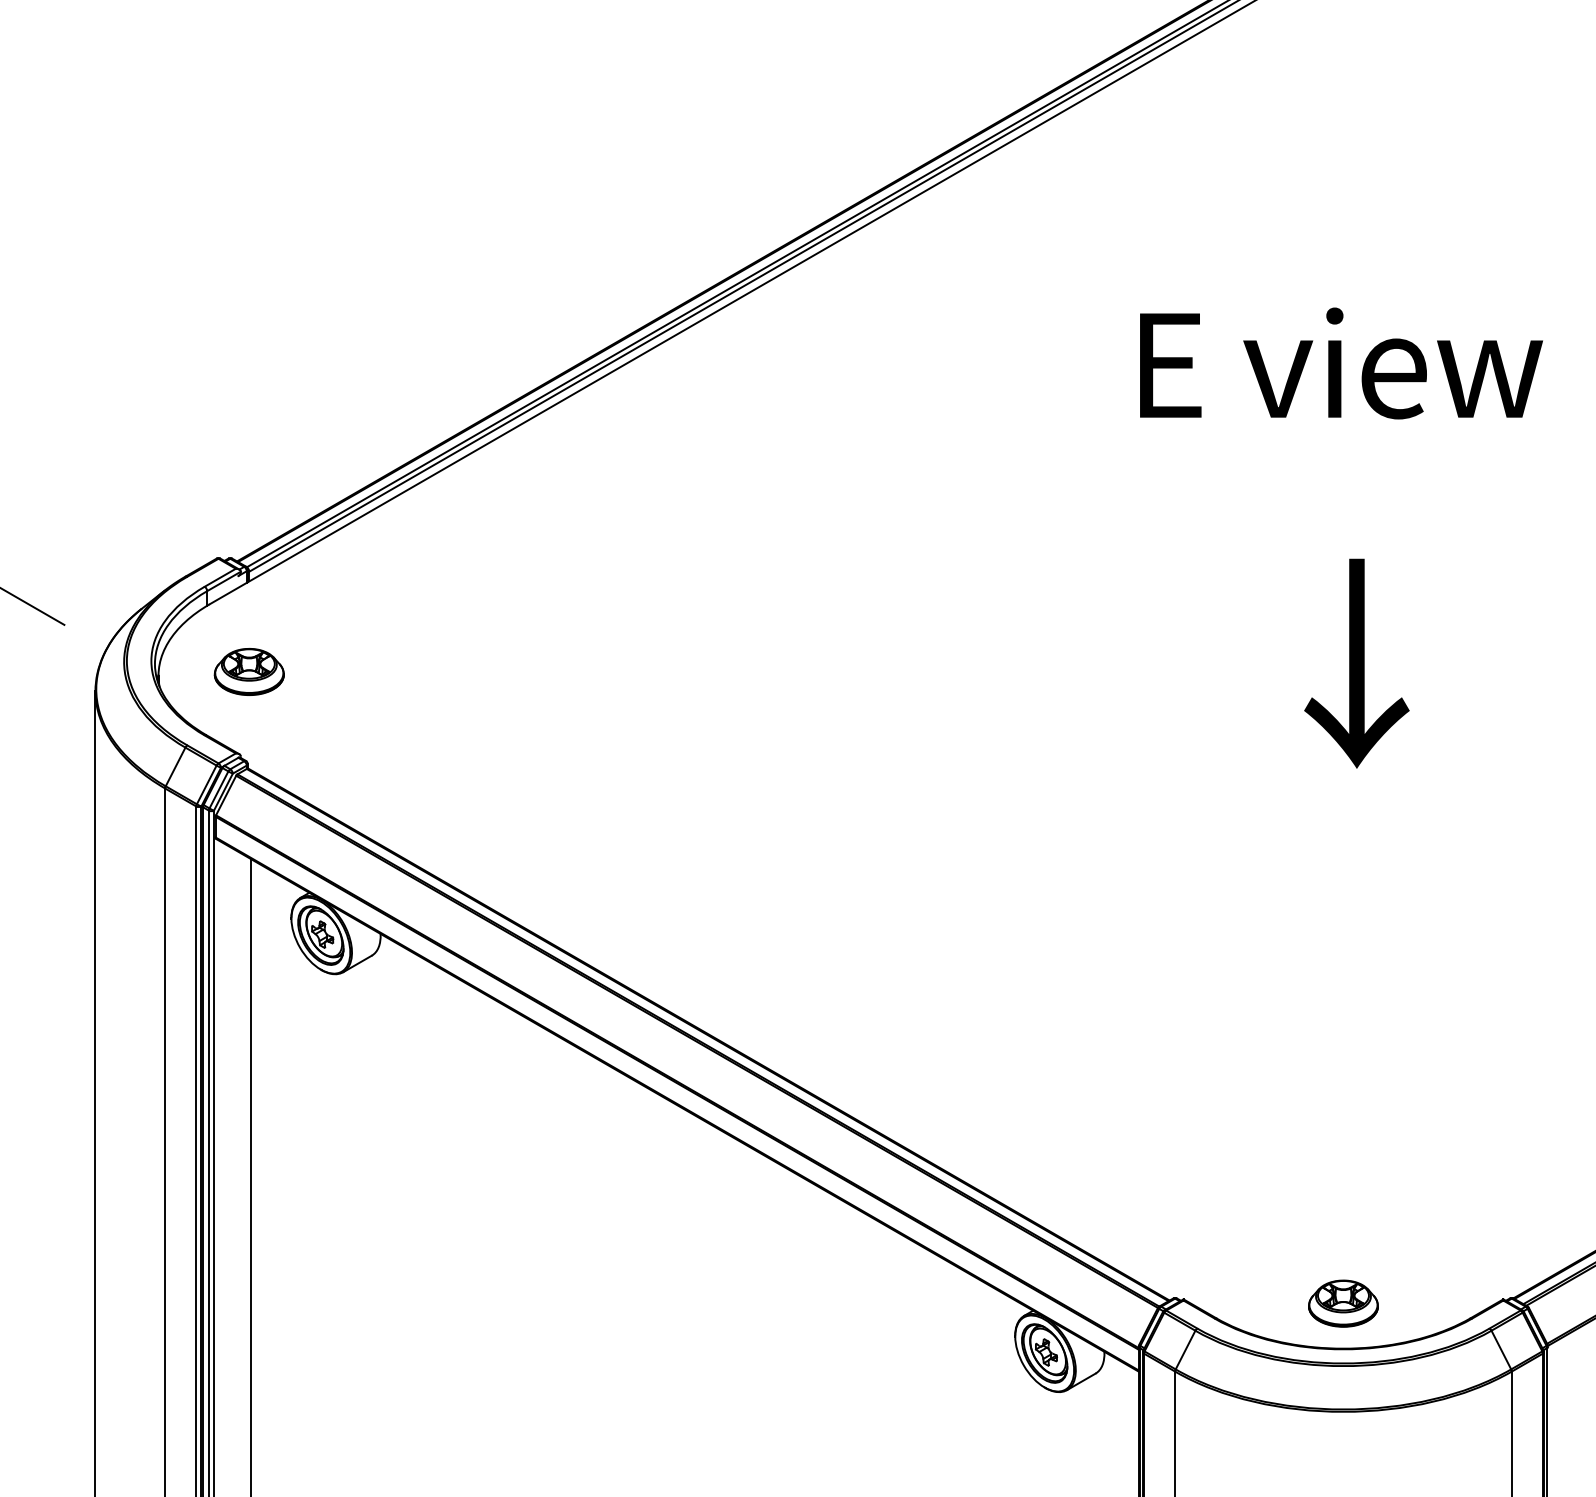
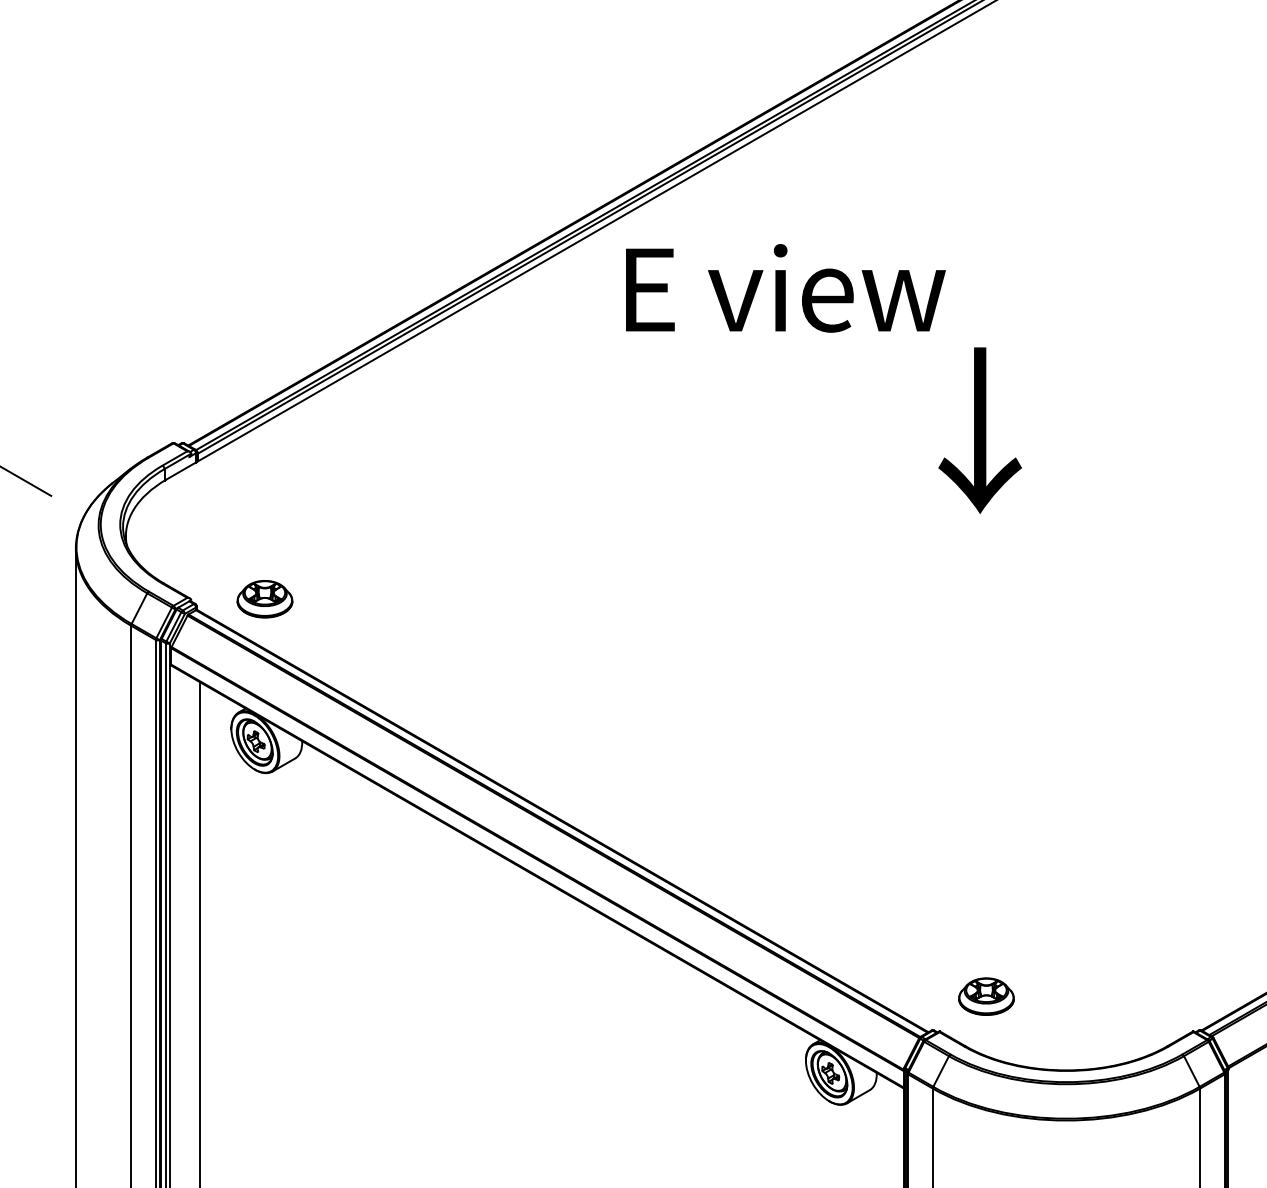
text: (1340, 363) -> (785, 288), moved
text: (1356, 663) -> (979, 430), moved
part: (248, 672) -> (264, 599), moved
part: (1343, 1303) -> (986, 996), moved

